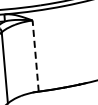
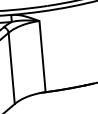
line: (35, 55) -> (42, 56), dashed -> solid

